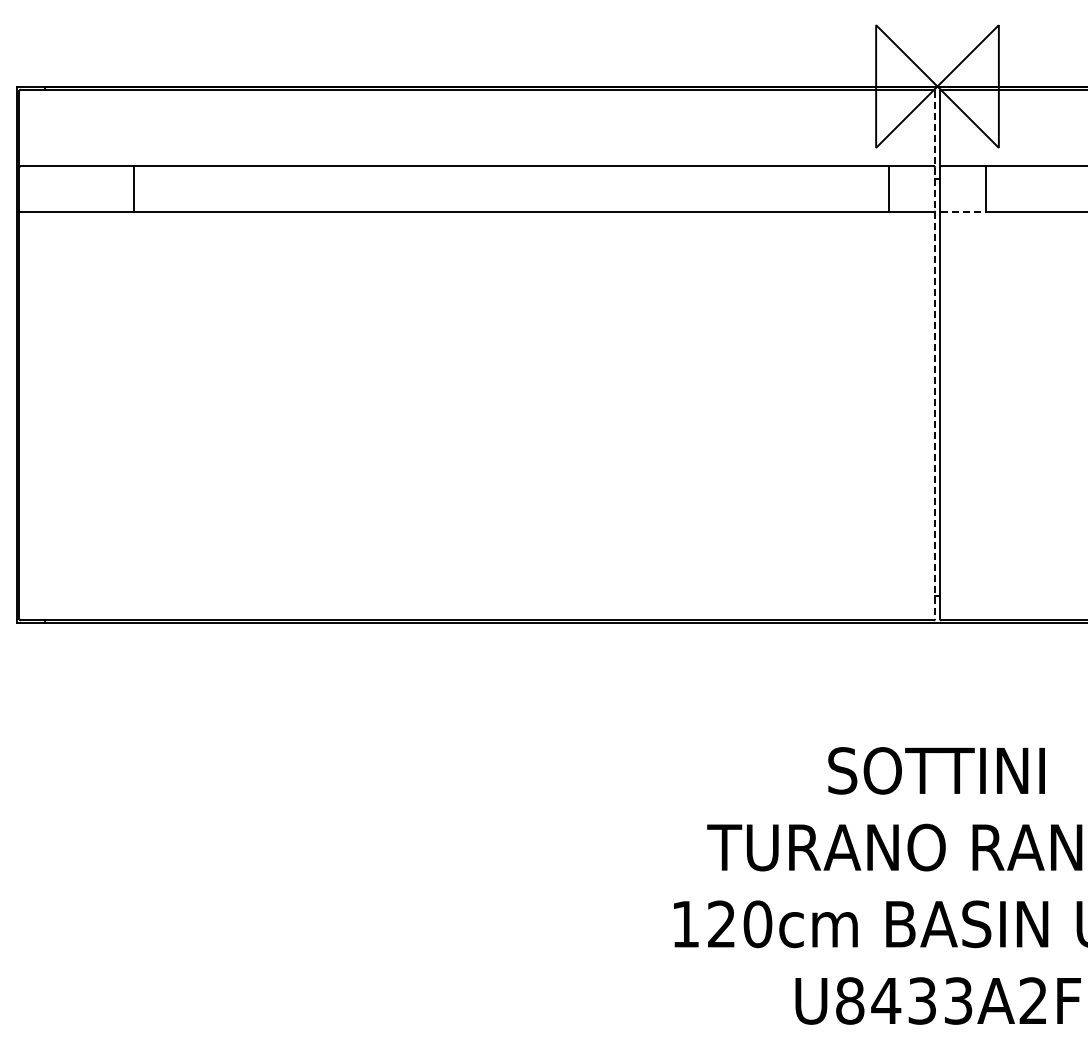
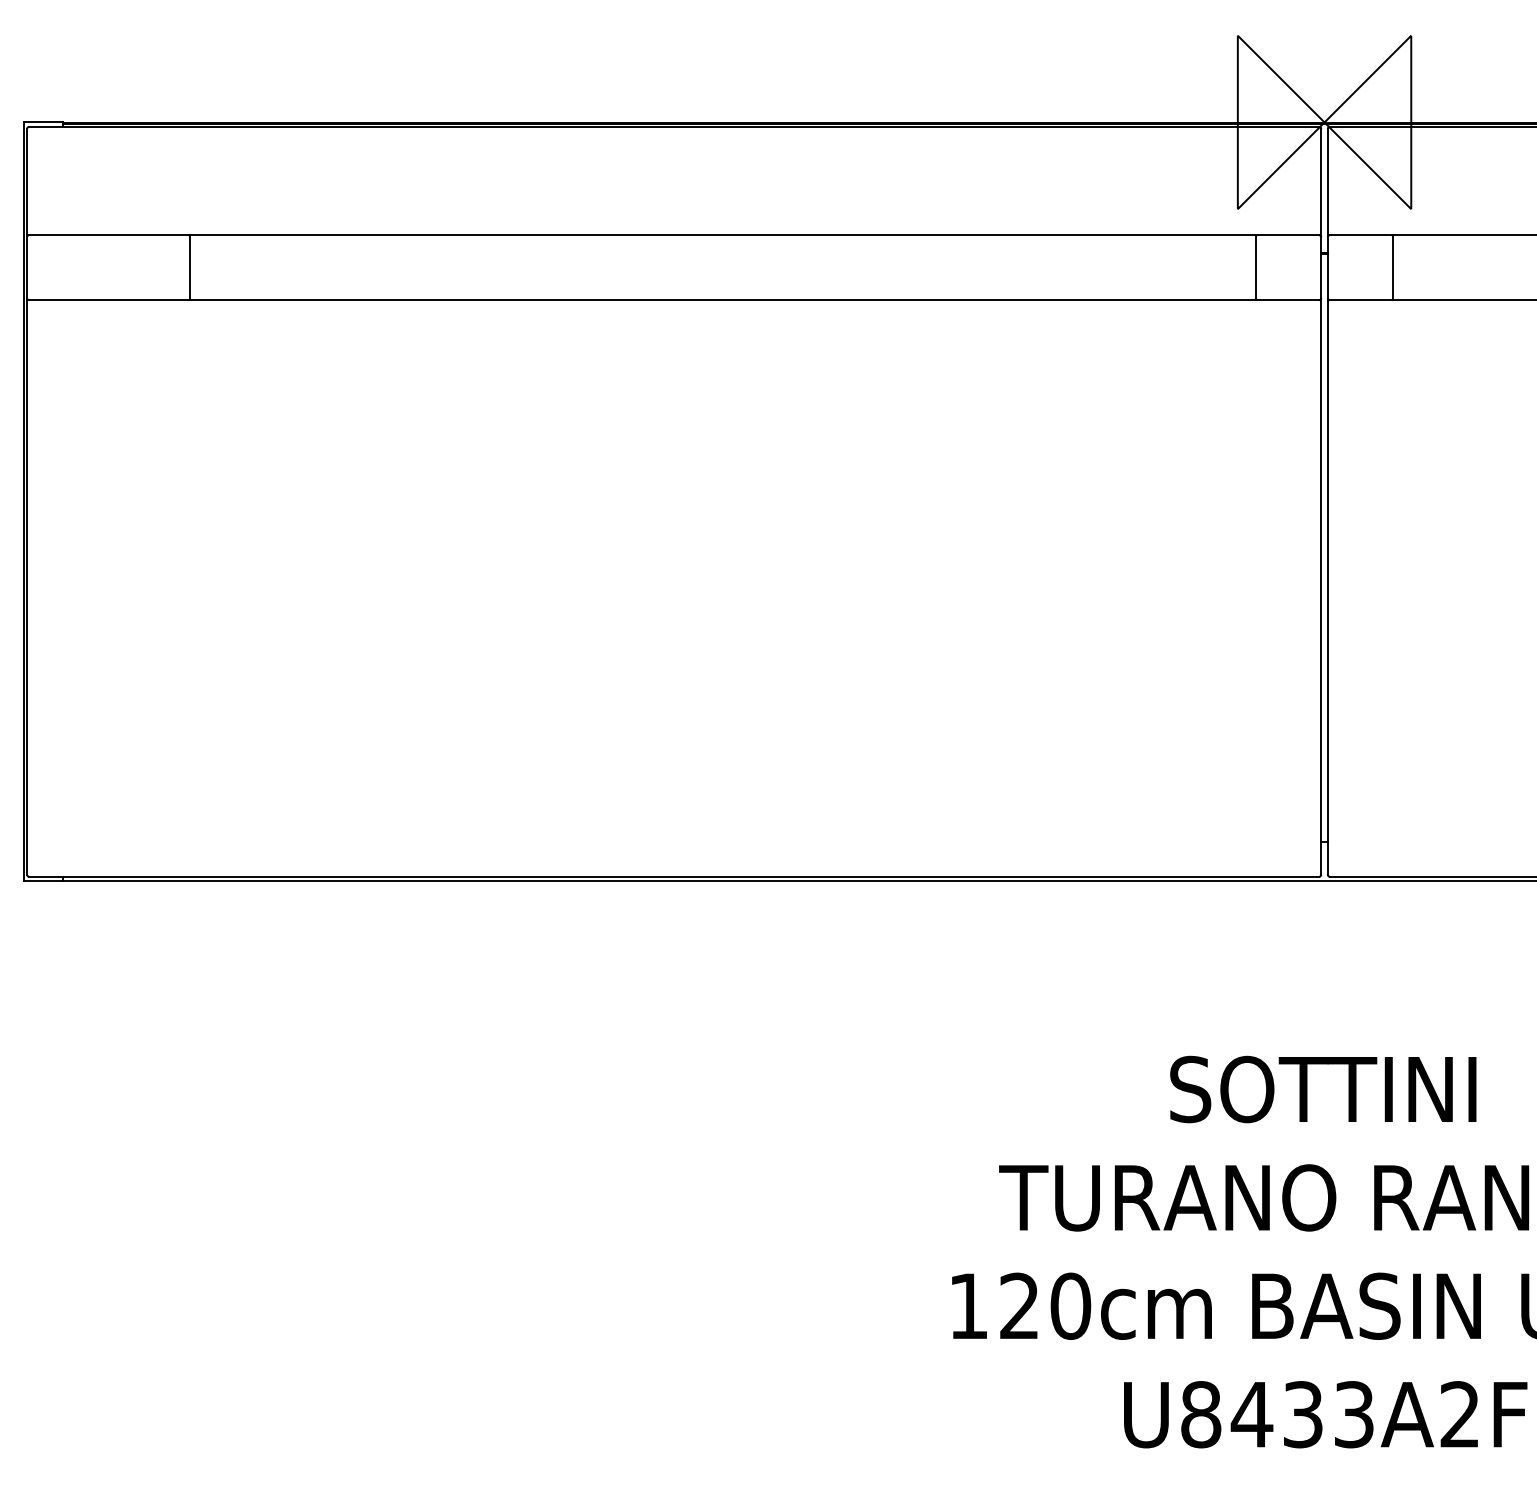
line: (963, 212) -> (1361, 300), dashed -> solid
line: (935, 354) -> (1321, 501), dashed -> solid

